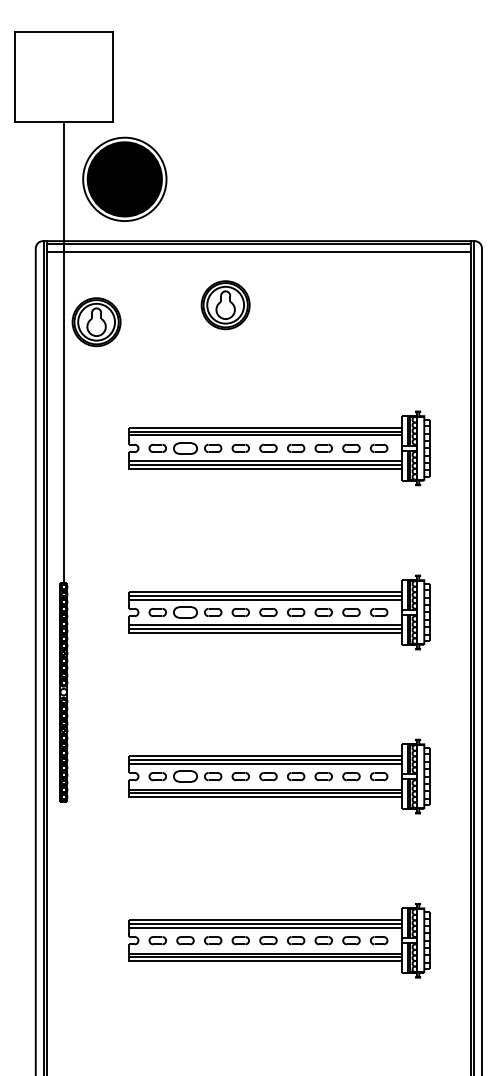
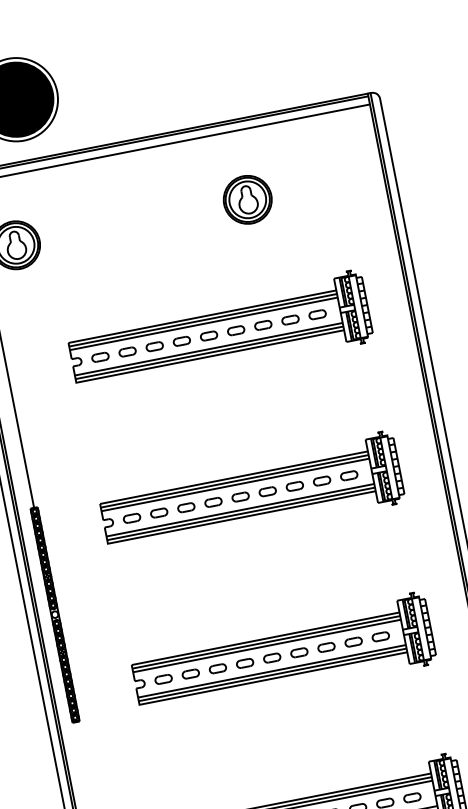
part: (225, 305) -> (247, 200), moved
part: (185, 447) -> (127, 351), size x0.71
part: (185, 612) -> (159, 513), size x0.71
part: (185, 776) -> (190, 673), size x0.71

